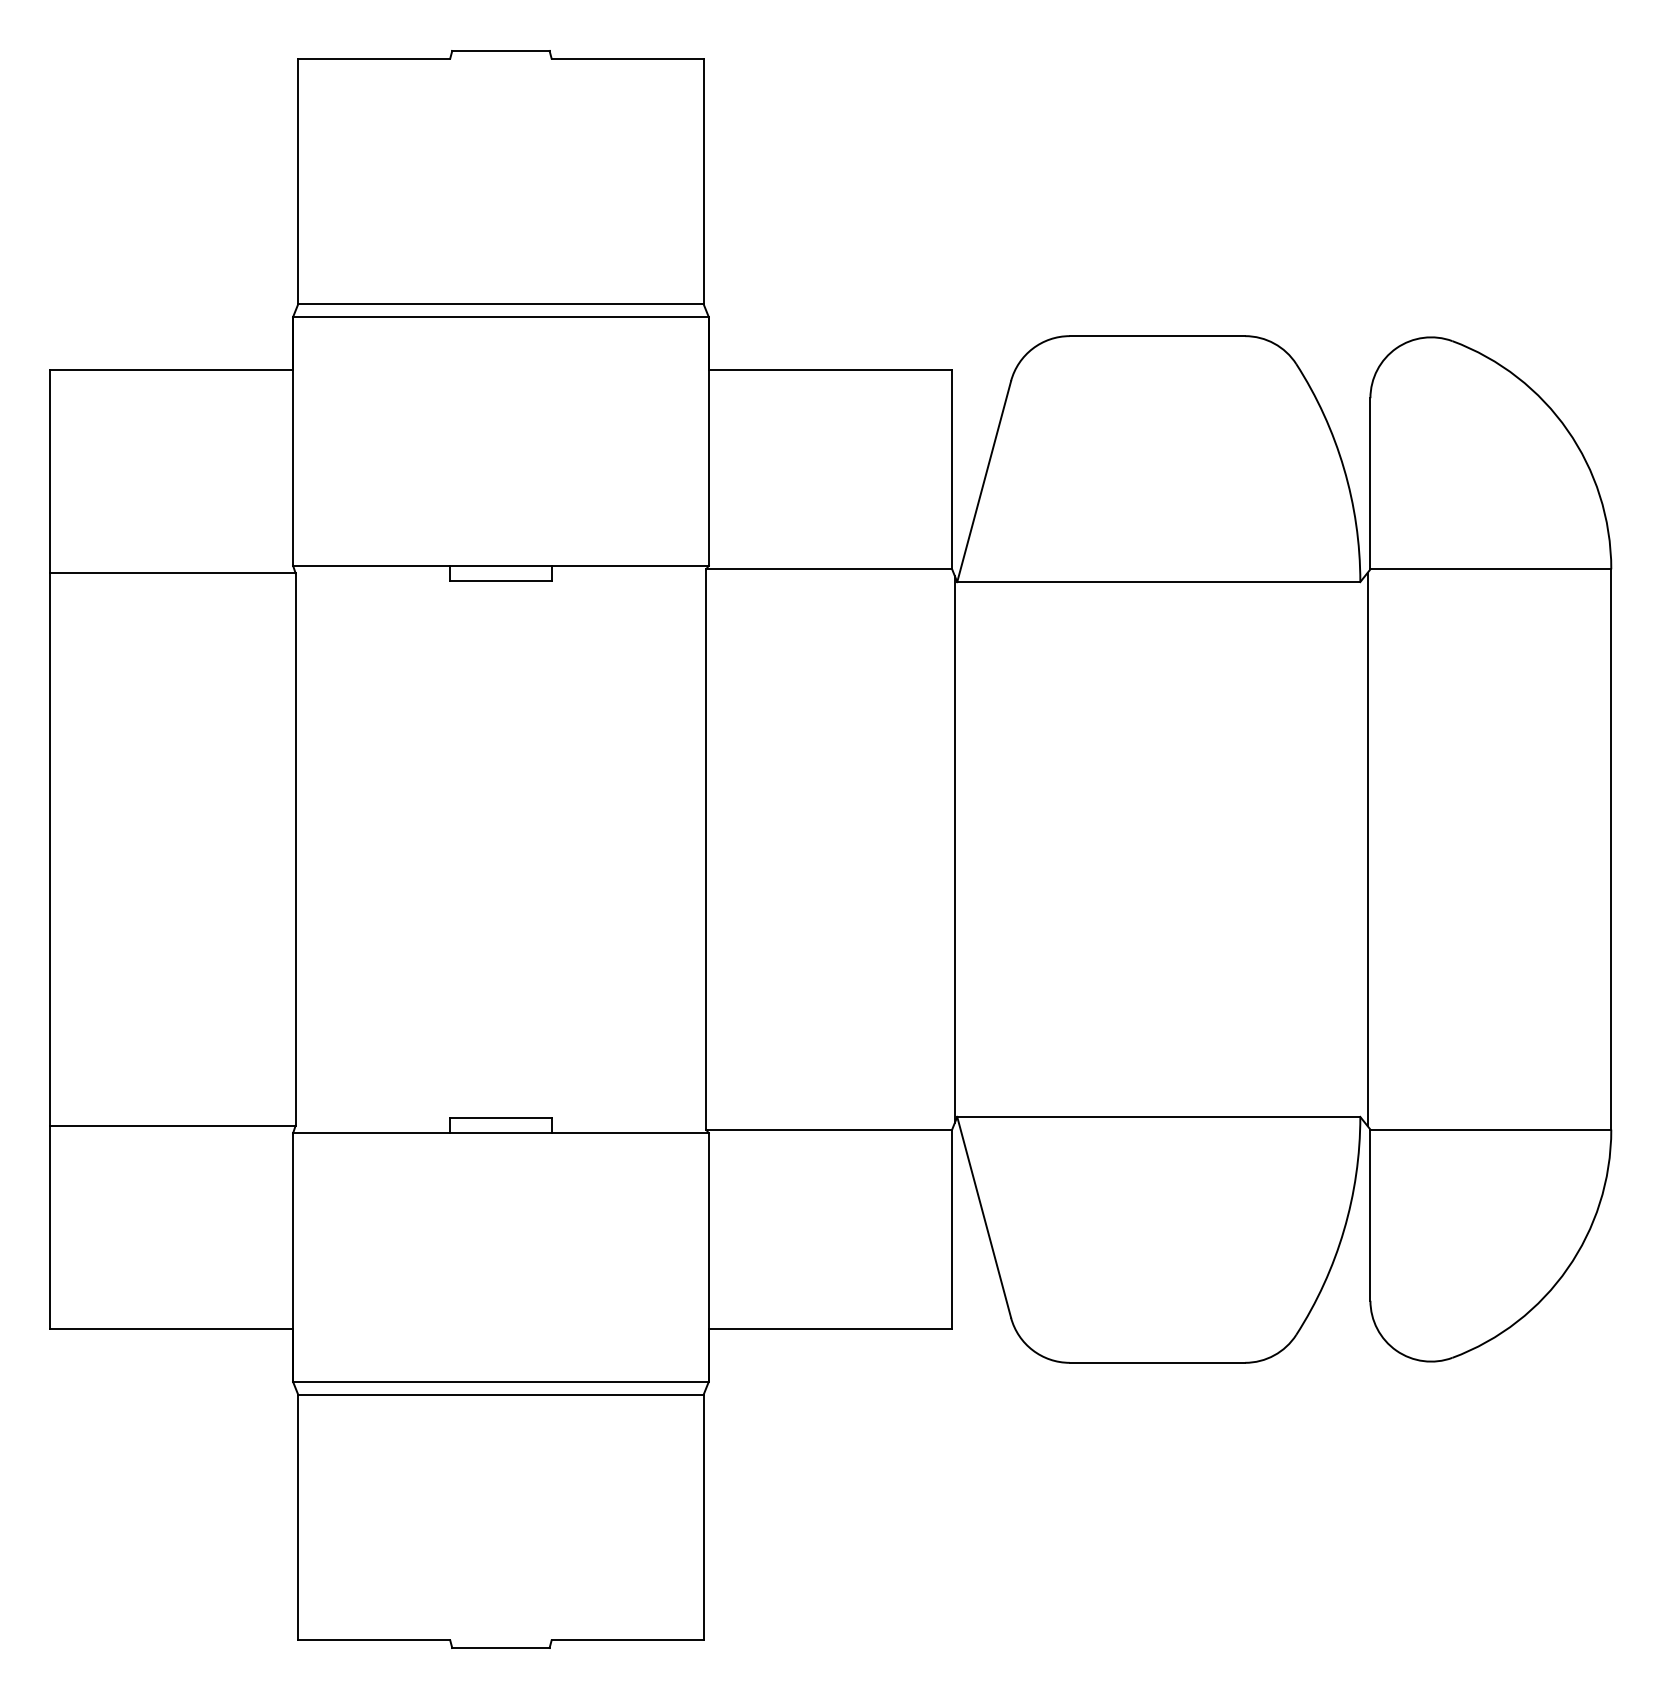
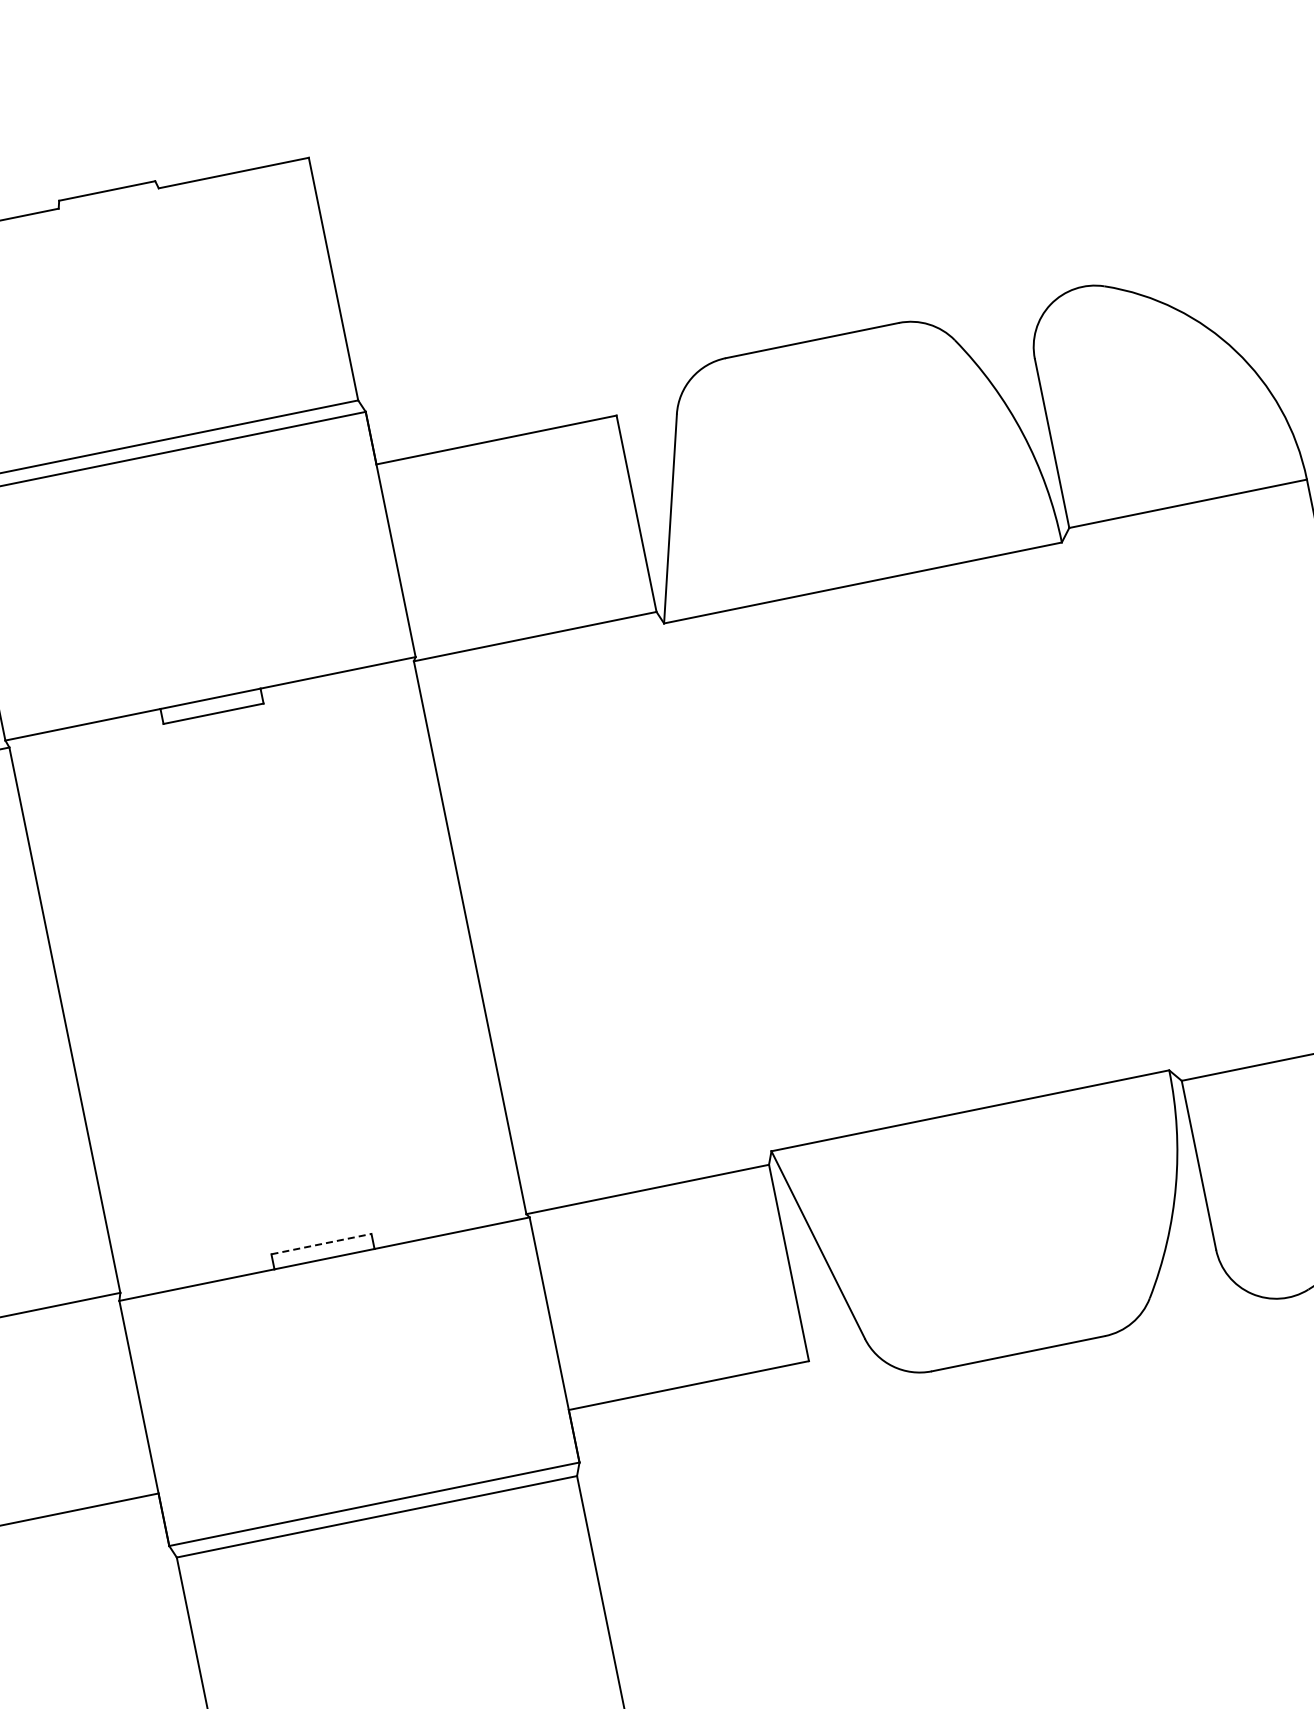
line: (954, 849) -> (715, 887), removed
line: (1367, 849) -> (1122, 805), removed
line: (500, 1118) -> (321, 1244), solid -> dashed

